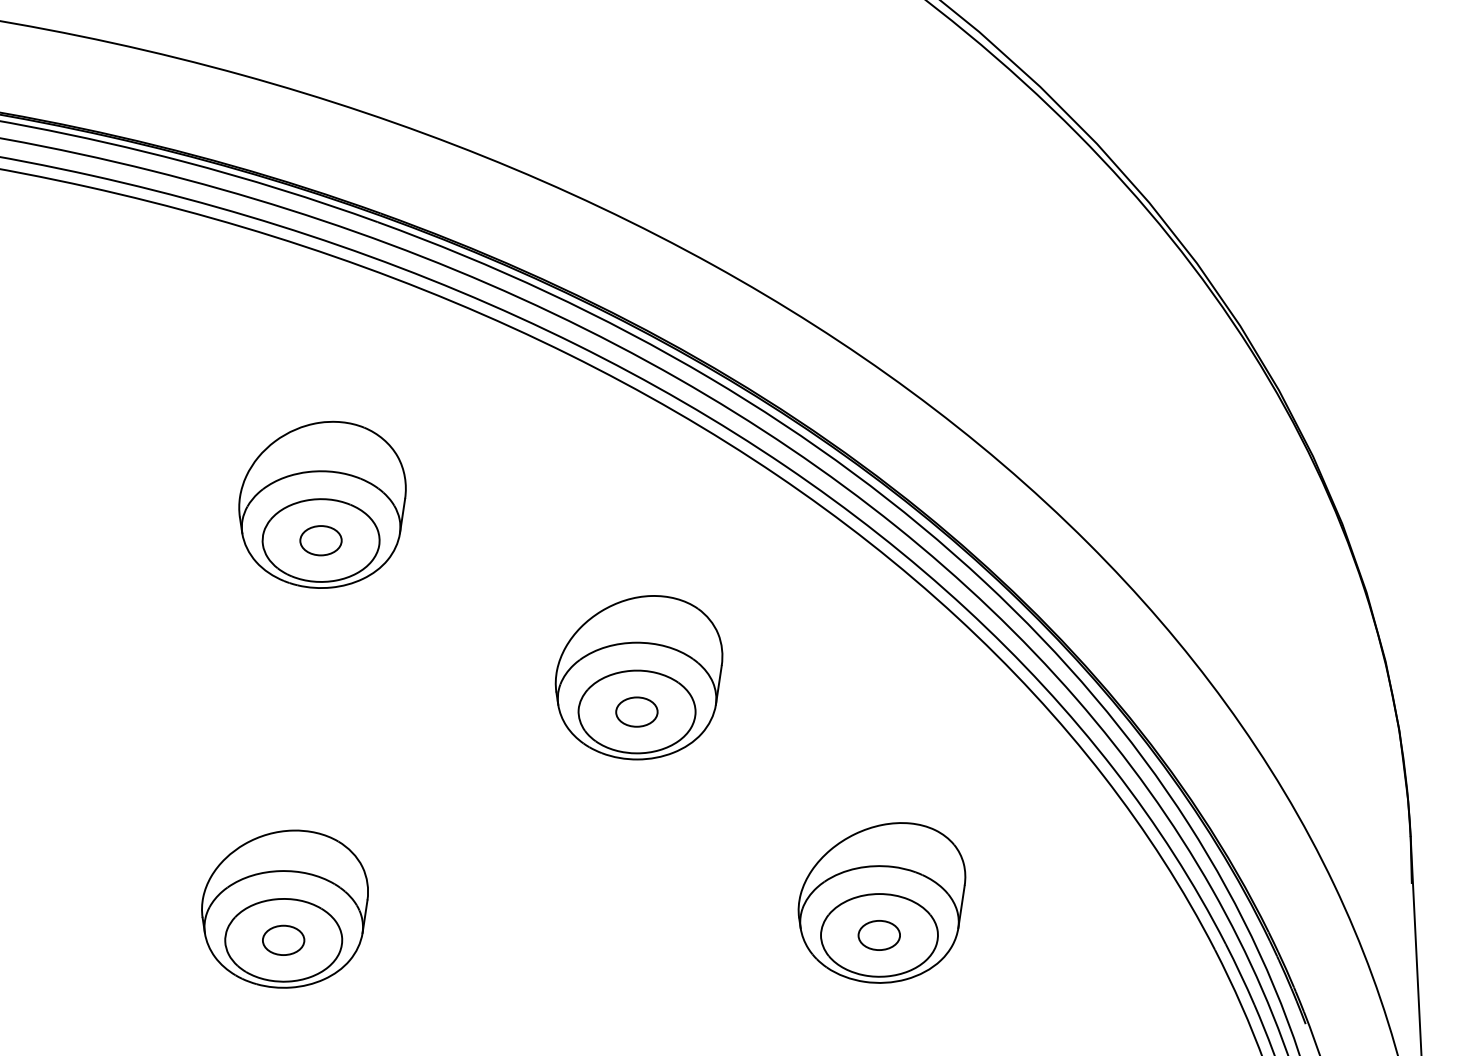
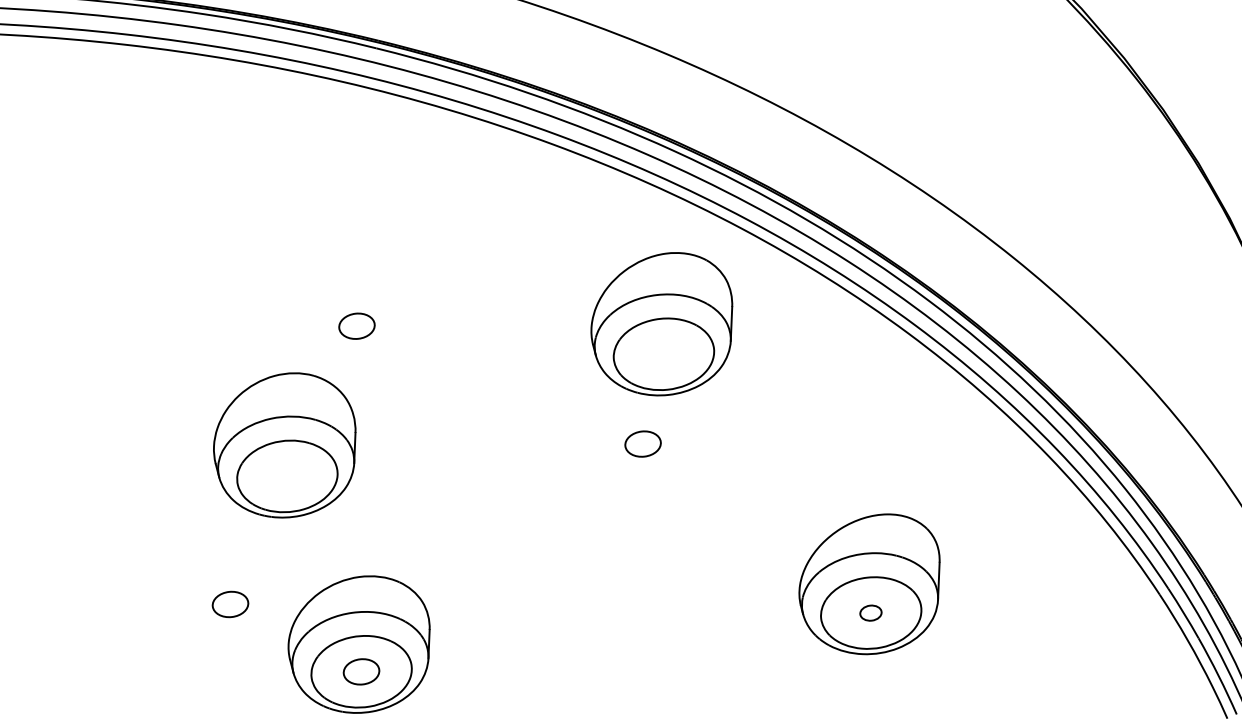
part: (322, 504) -> (285, 445), moved
part: (638, 677) -> (662, 324), moved
part: (140, 845) -> (230, 603), added
part: (878, 935) -> (870, 613), size x0.6

